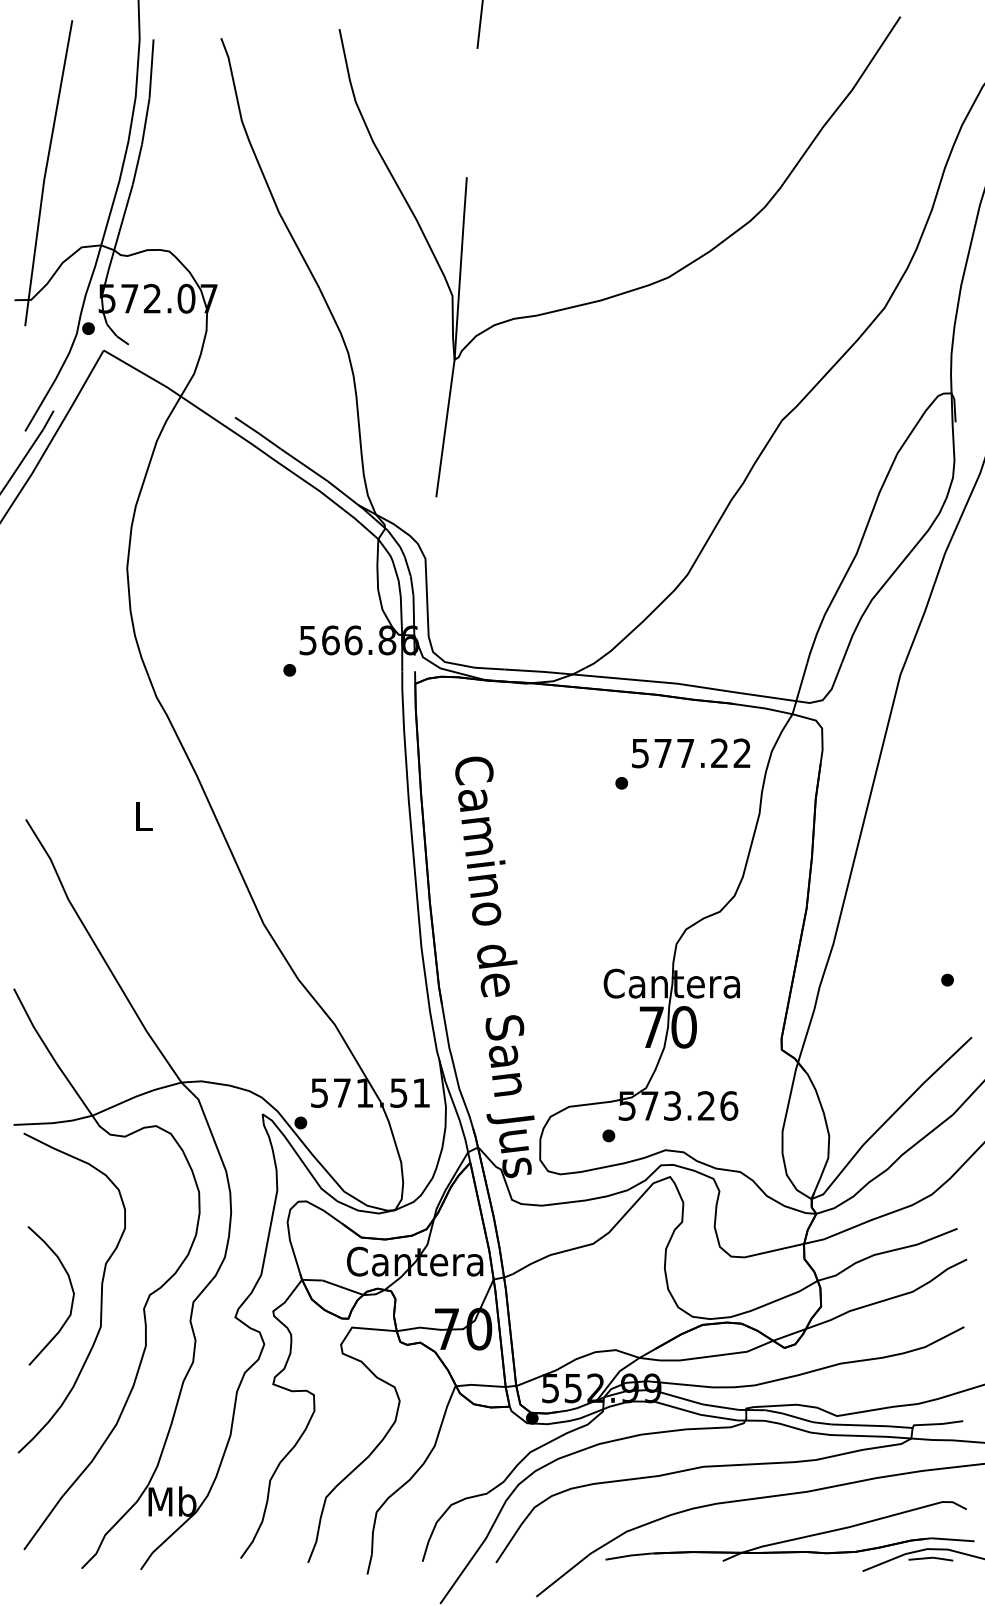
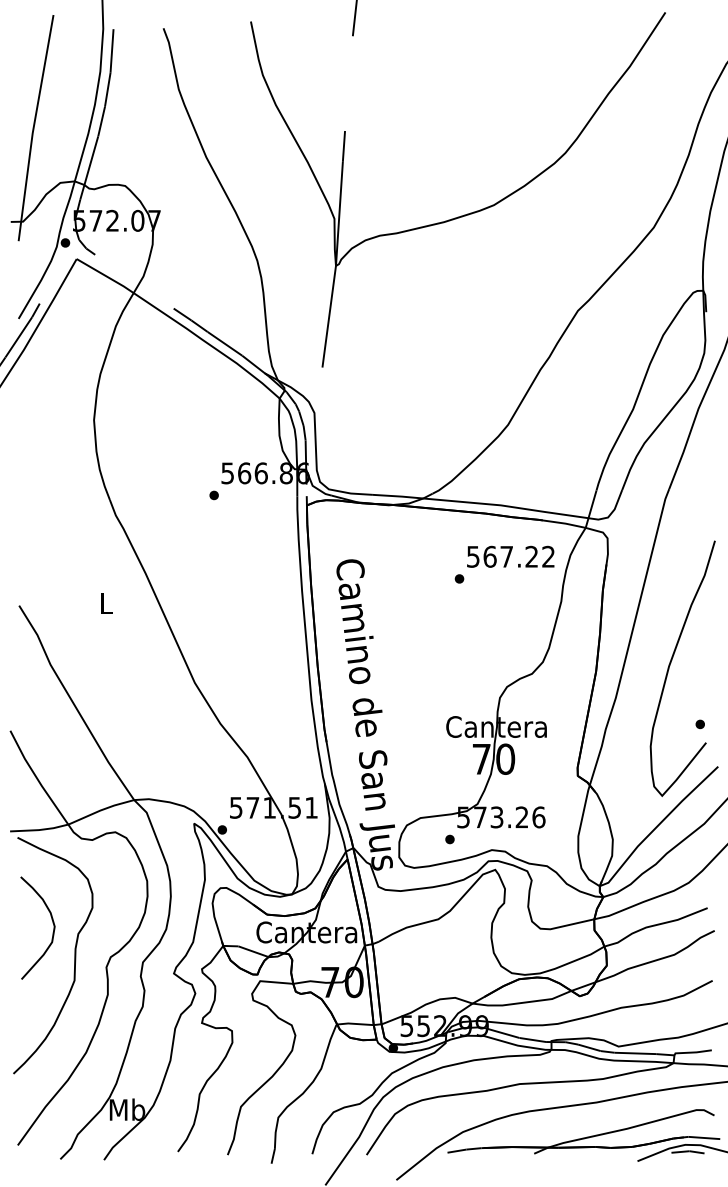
text: (663, 753) -> (490, 556), 577.22 -> 567.22
curve: (907, 899) -> (670, 664), added
curve: (71, 1289) -> (52, 923), moved

